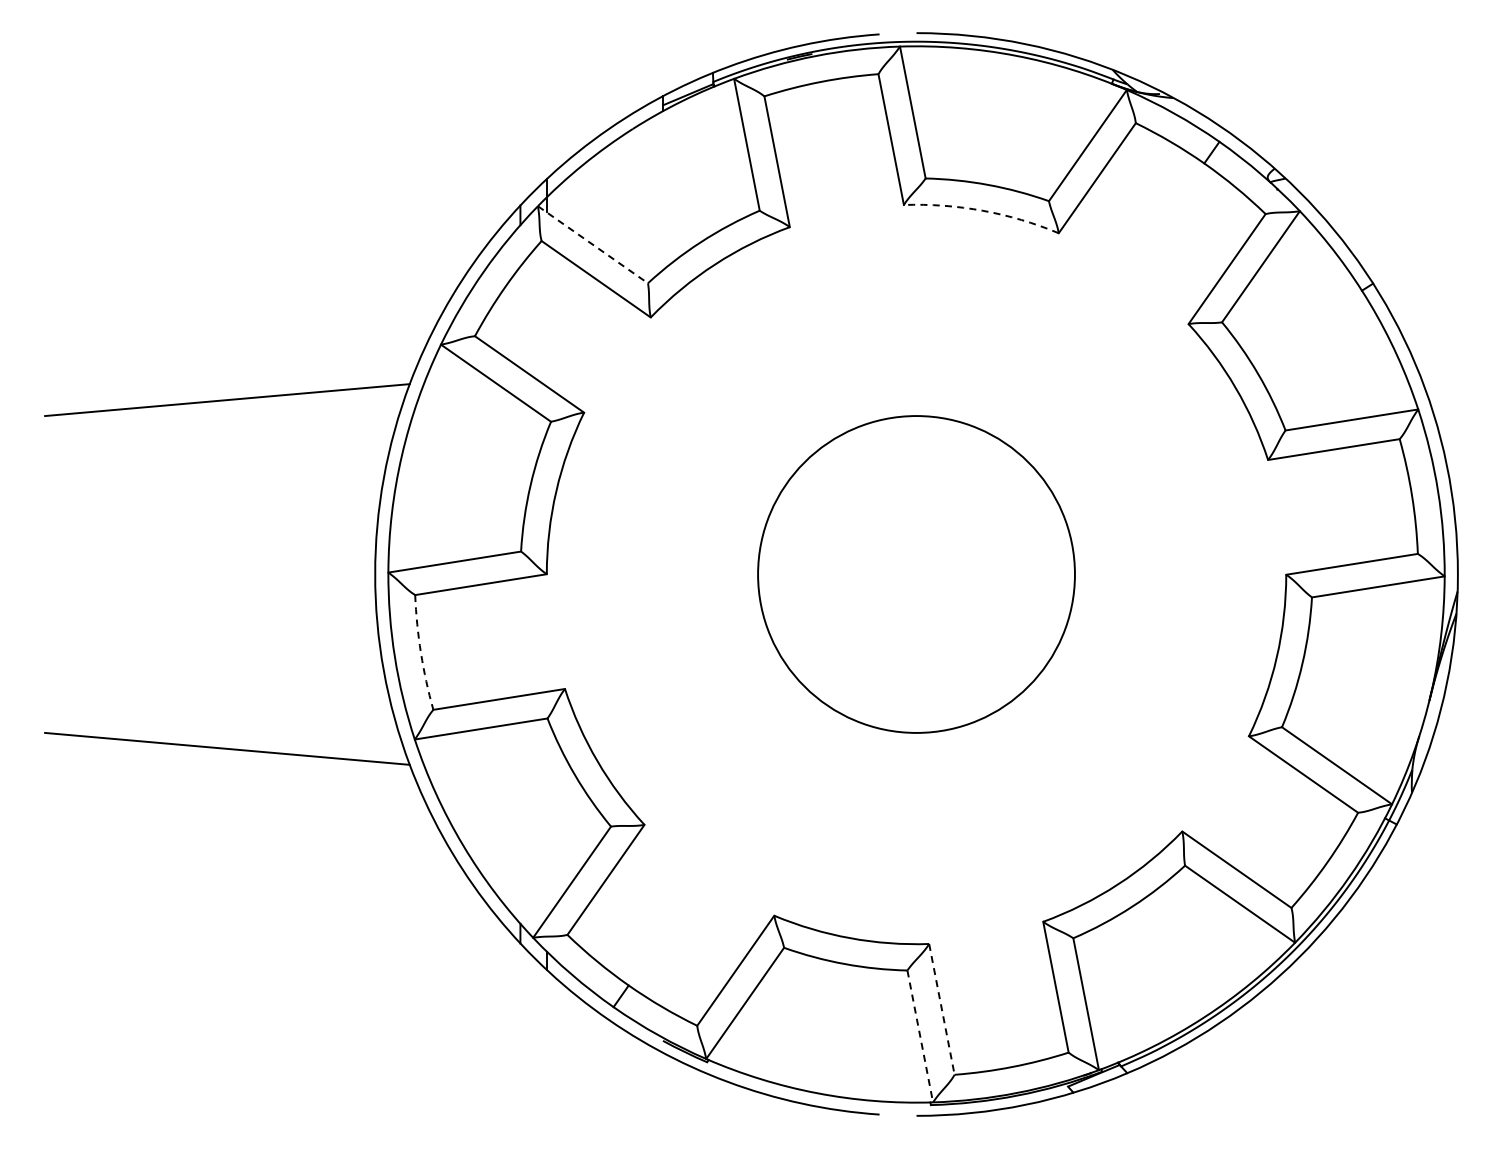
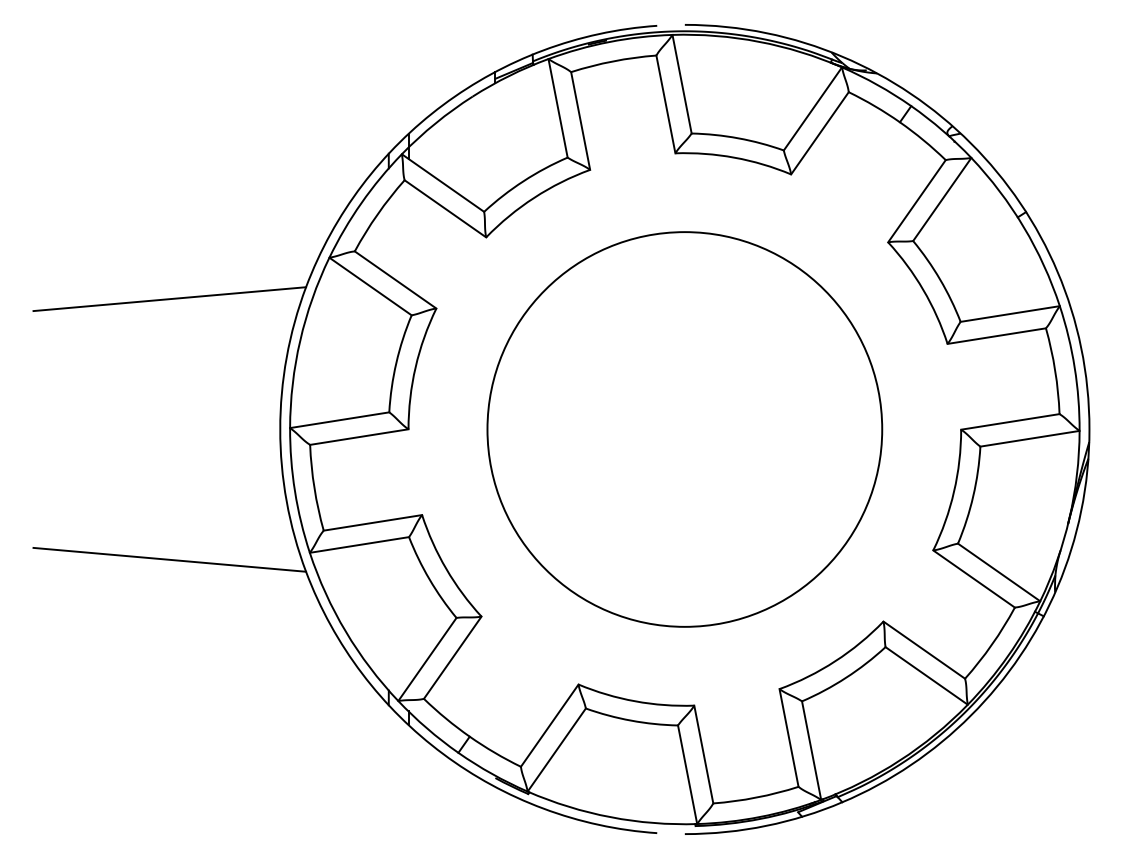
arc: (982, 210) -> (734, 157), dashed -> solid
line: (593, 245) -> (443, 183), dashed -> solid
circle: (916, 574) -> (684, 429), size x1.67
arc: (420, 652) -> (314, 487), dashed -> solid
line: (941, 1009) -> (703, 754), dashed -> solid
line: (920, 1036) -> (687, 774), dashed -> solid

